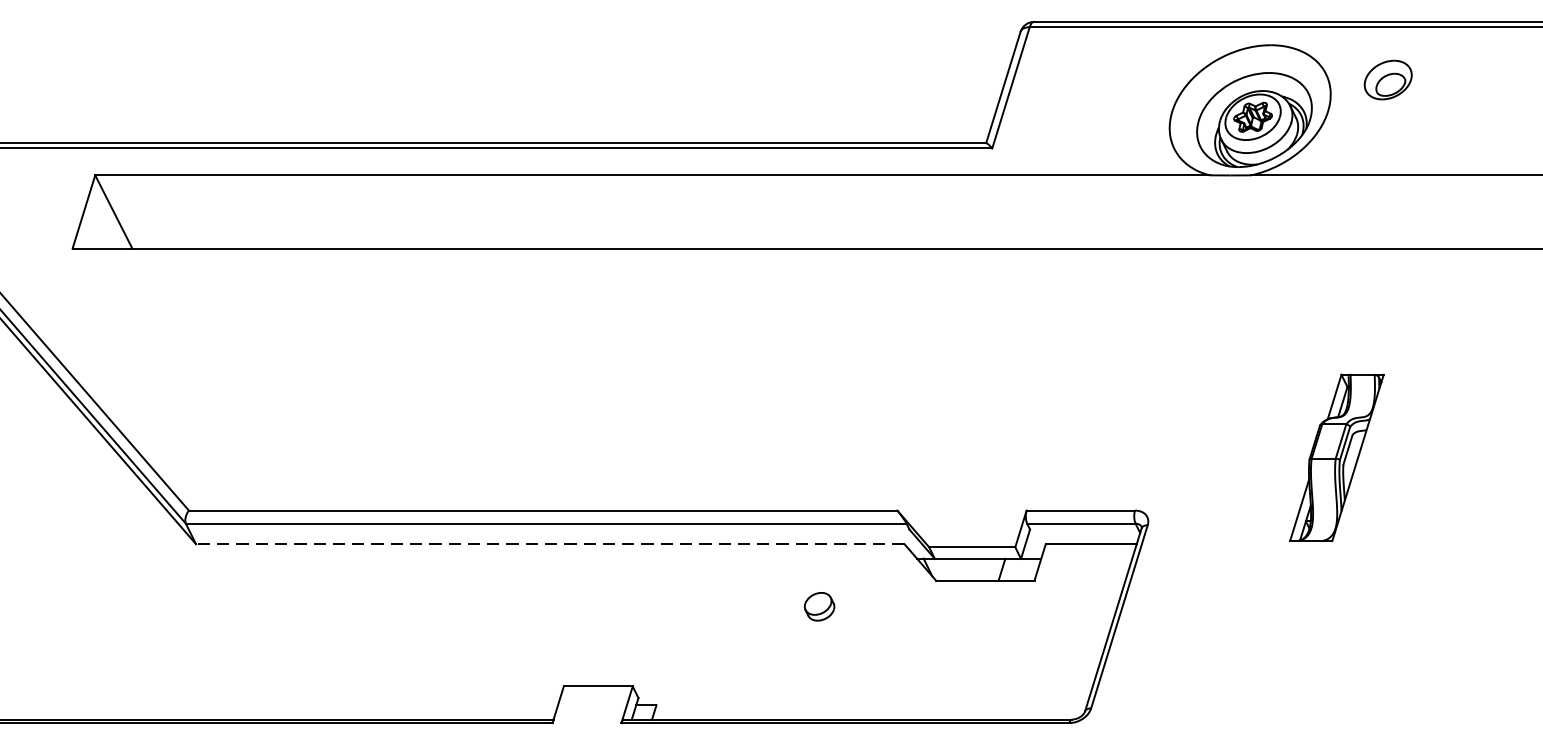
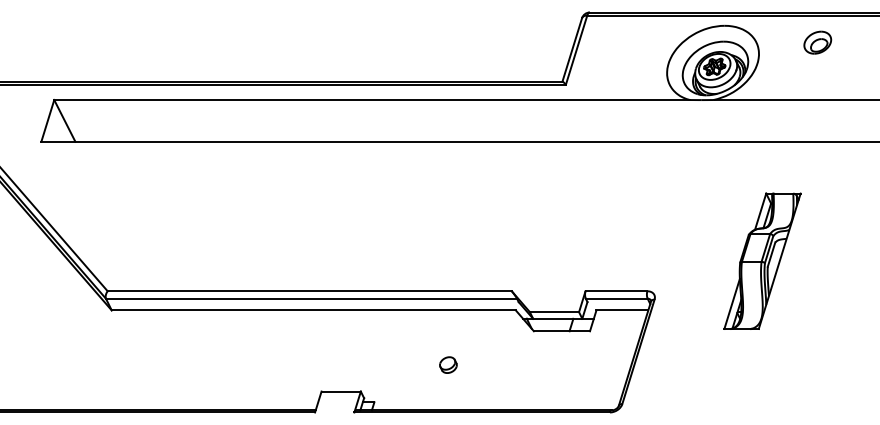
part: (1387, 79) -> (817, 42), moved
part: (1336, 456) -> (762, 260), size x1.43
line: (549, 544) -> (313, 310), dashed -> solid
part: (819, 605) -> (448, 364), moved

